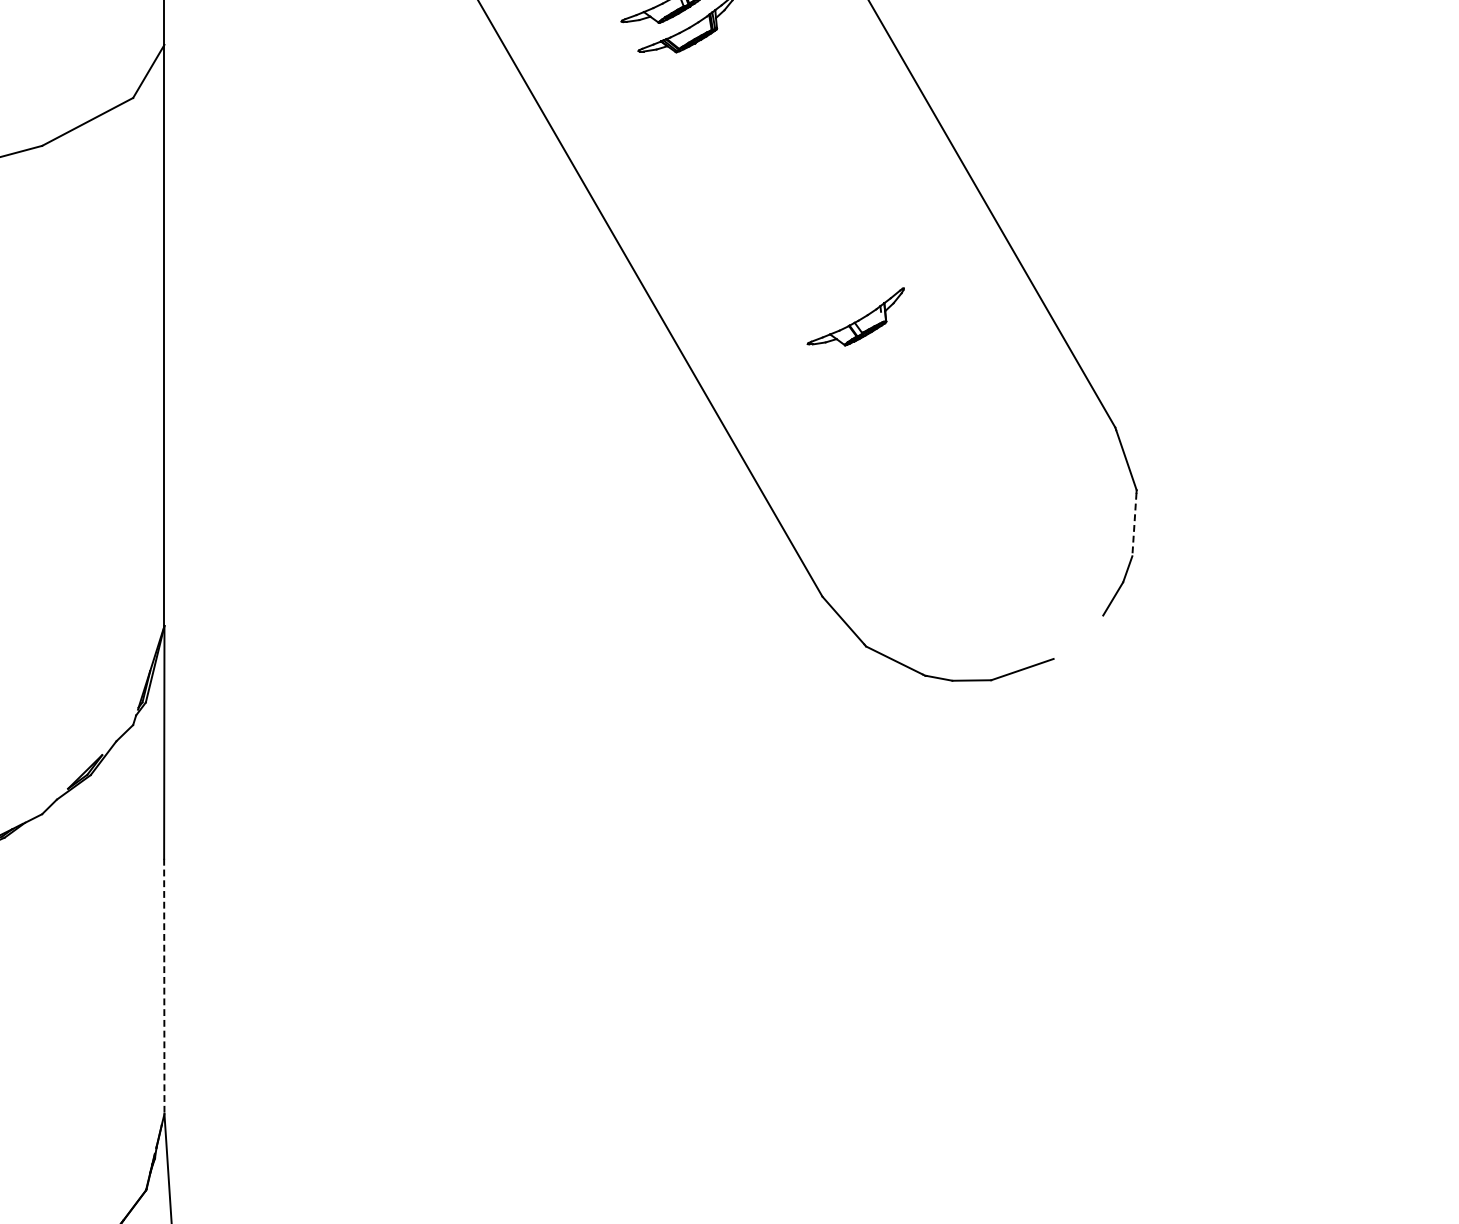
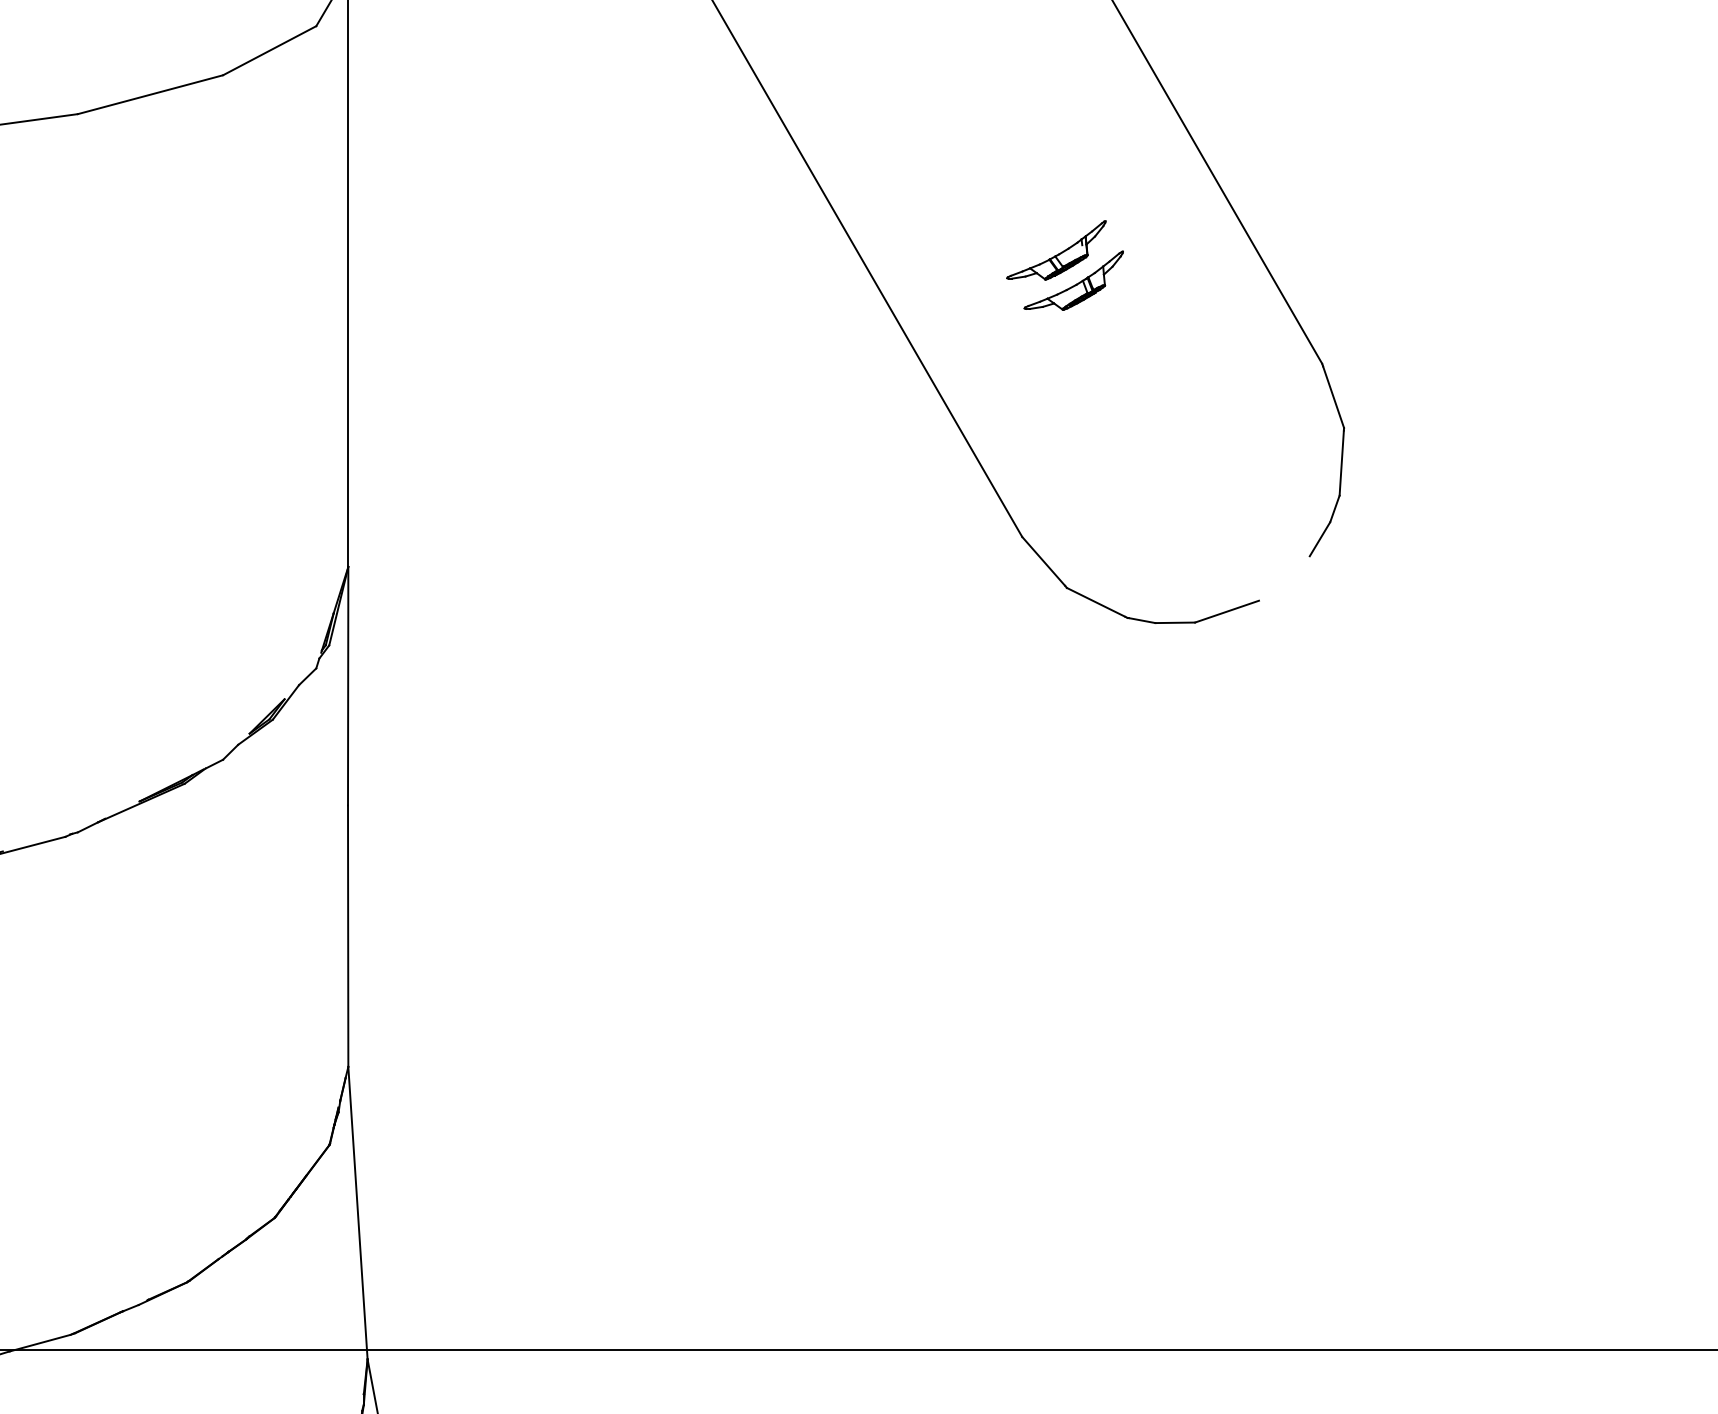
part: (872, 346) -> (1073, 280), added
line: (1134, 524) -> (1341, 463), dashed -> solid
line: (164, 986) -> (348, 936), dashed -> solid

